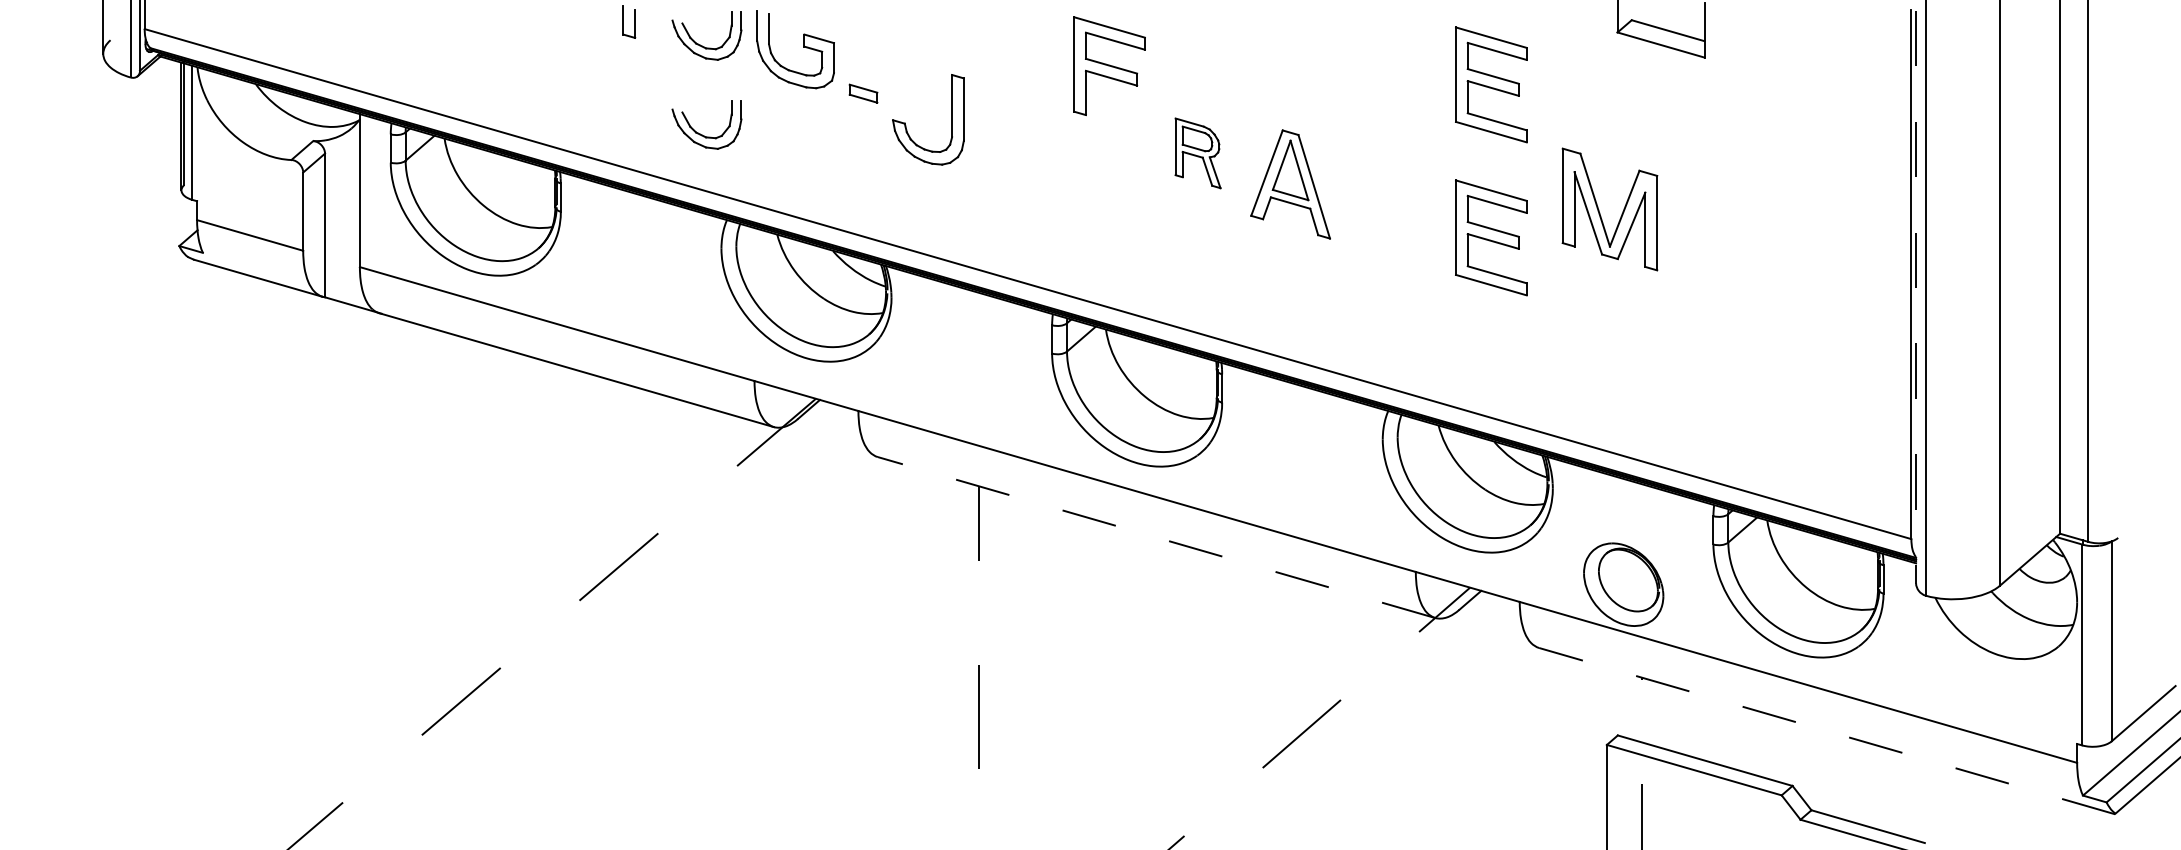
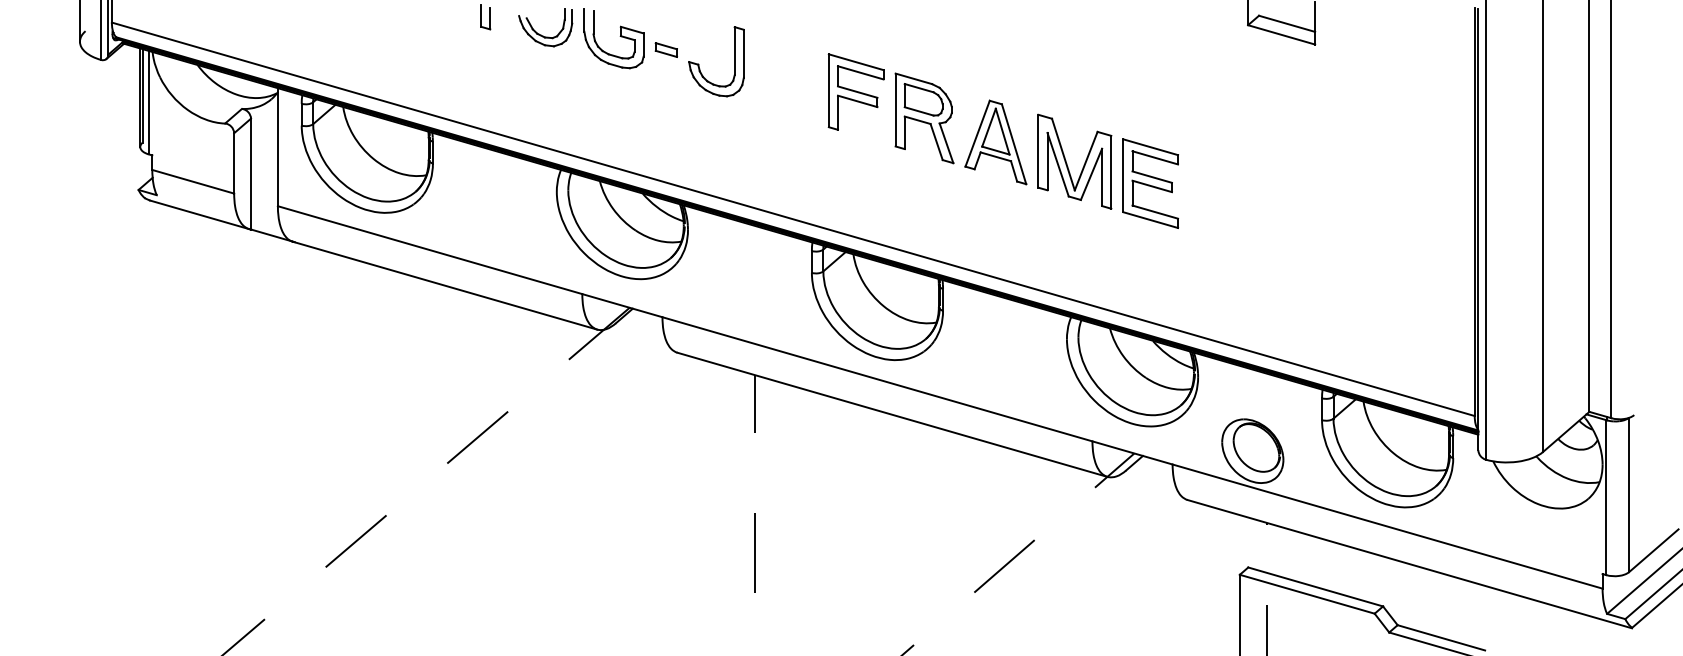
part: (1109, 66) -> (856, 92), moved
part: (1491, 84) -> (1150, 65), removed
part: (863, 93) -> (666, 49), moved
part: (906, 125) -> (699, 66), moved
part: (702, 134) -> (542, 103), removed
part: (1197, 153) -> (924, 118), size x1.67
part: (1600, 213) -> (1067, 164), moved
line: (1916, 297) -> (1478, 229), dashed -> solid
line: (1156, 537) -> (892, 414), dashed -> solid
line: (1827, 731) -> (1410, 564), dashed -> solid

